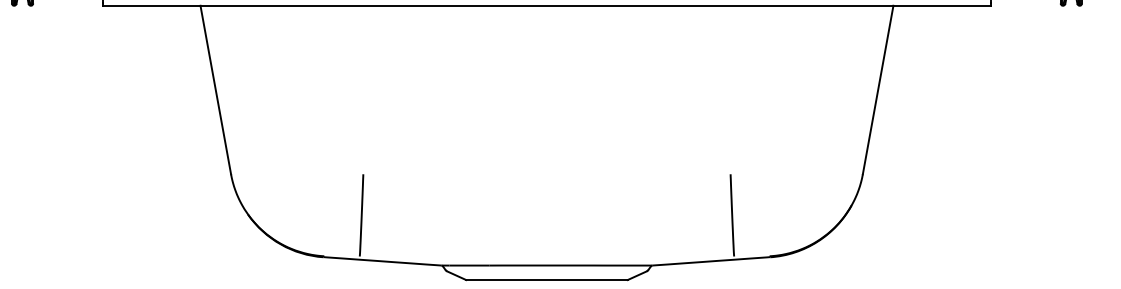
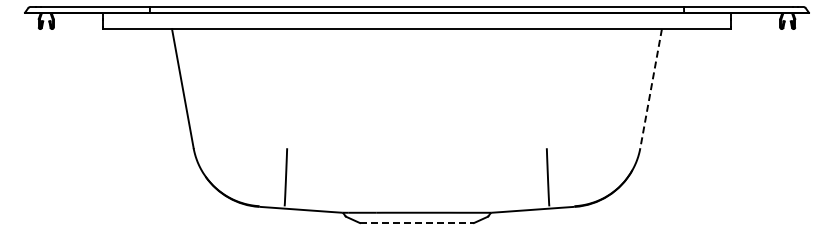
line: (878, 89) -> (651, 88), solid -> dashed
line: (547, 280) -> (417, 223), solid -> dashed

